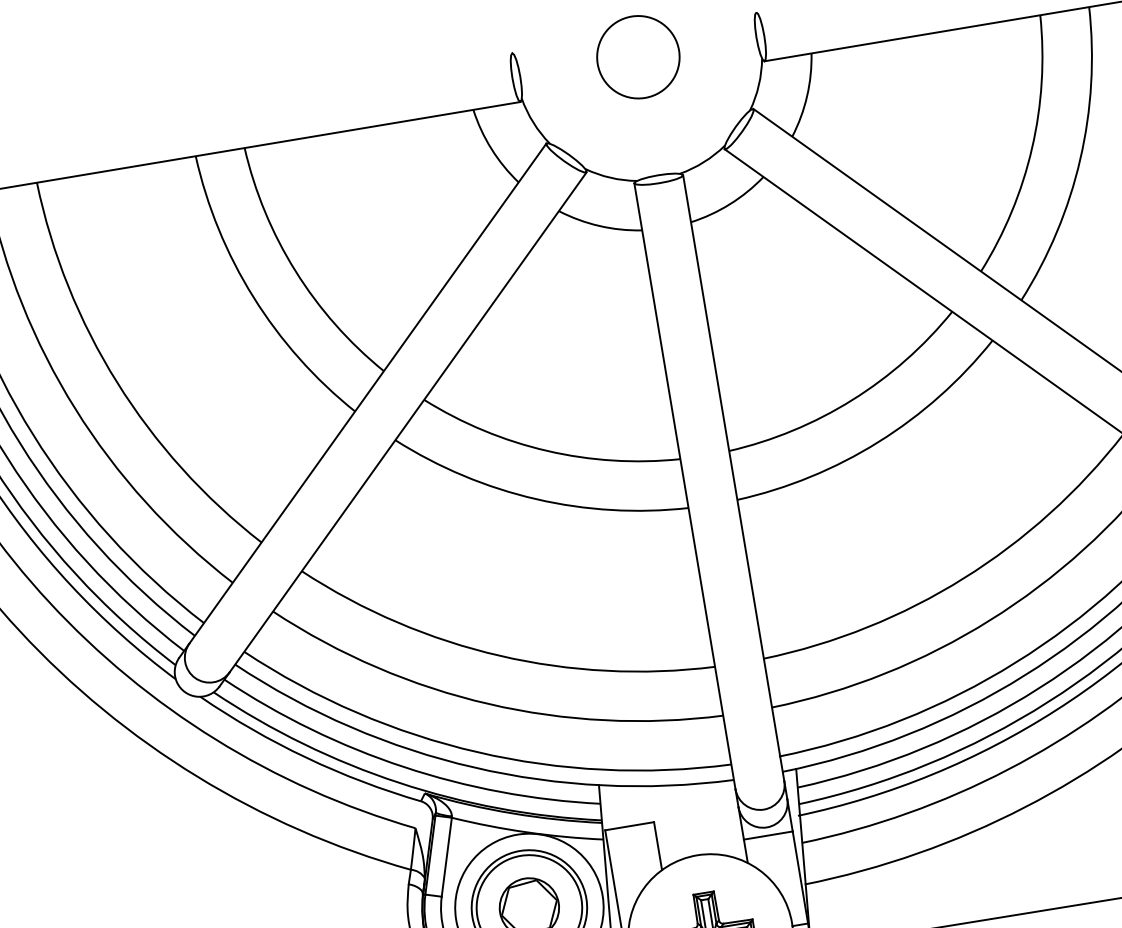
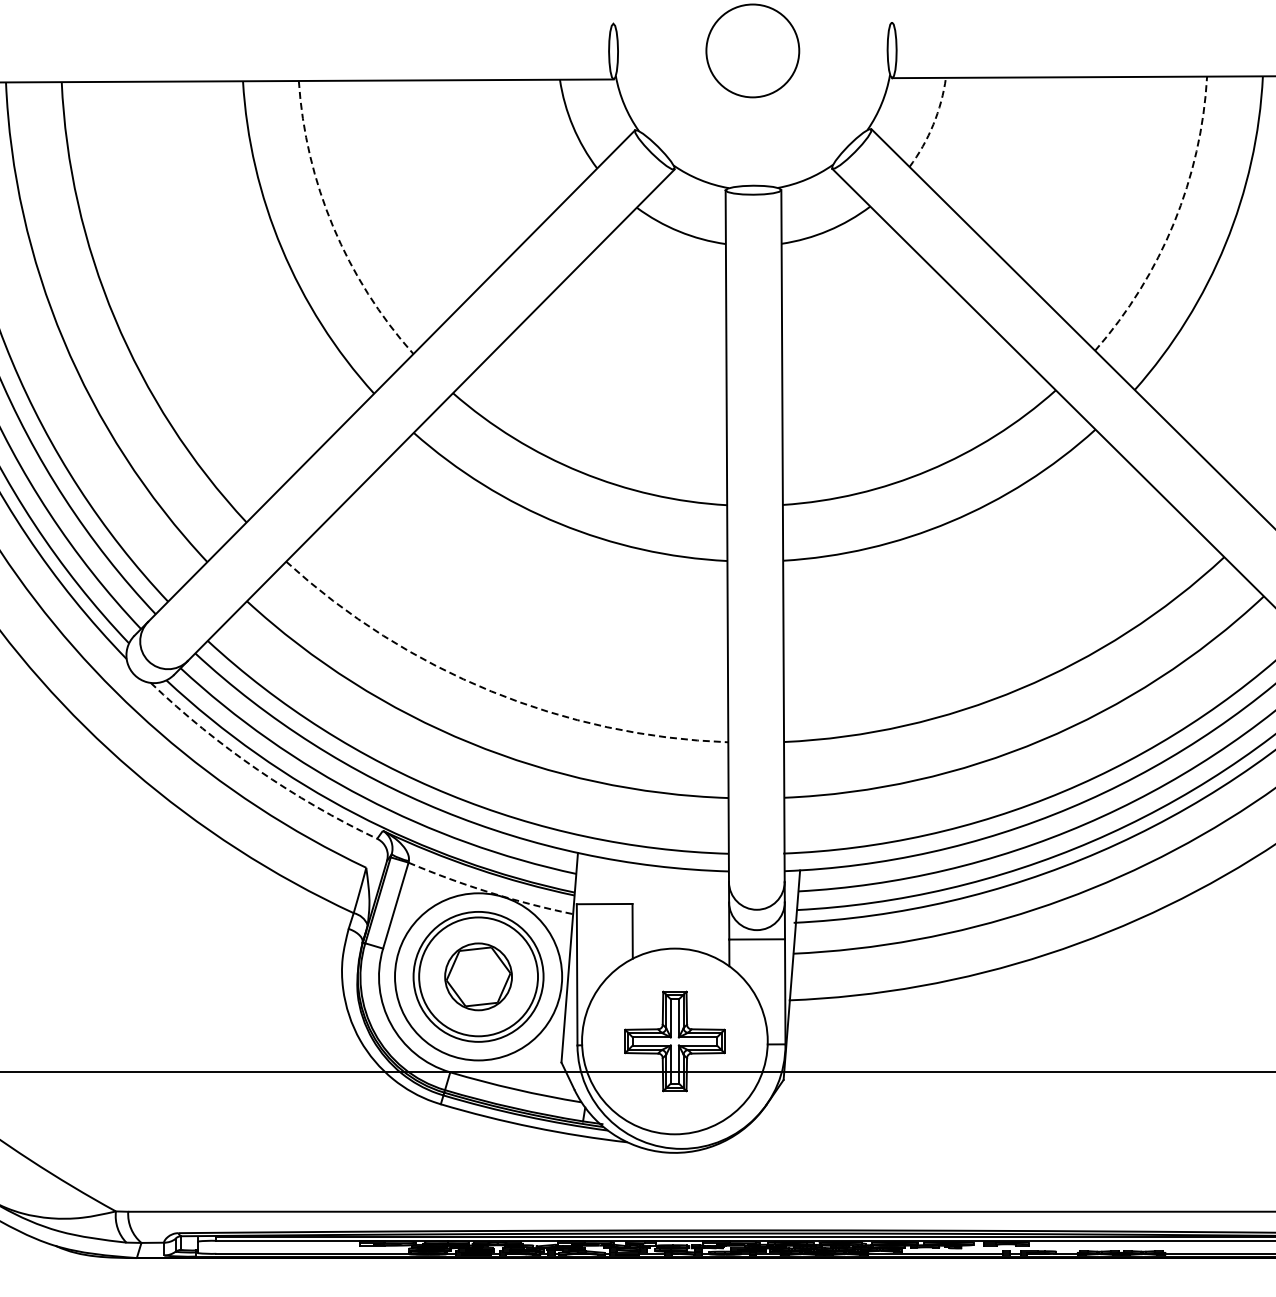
arc: (807, 96) -> (933, 124), solid -> dashed
arc: (1032, 148) -> (1174, 223), solid -> dashed
arc: (295, 271) -> (333, 227), solid -> dashed
arc: (500, 655) -> (491, 691), solid -> dashed
arc: (306, 757) -> (257, 769), solid -> dashed
arc: (527, 832) -> (489, 892), solid -> dashed

